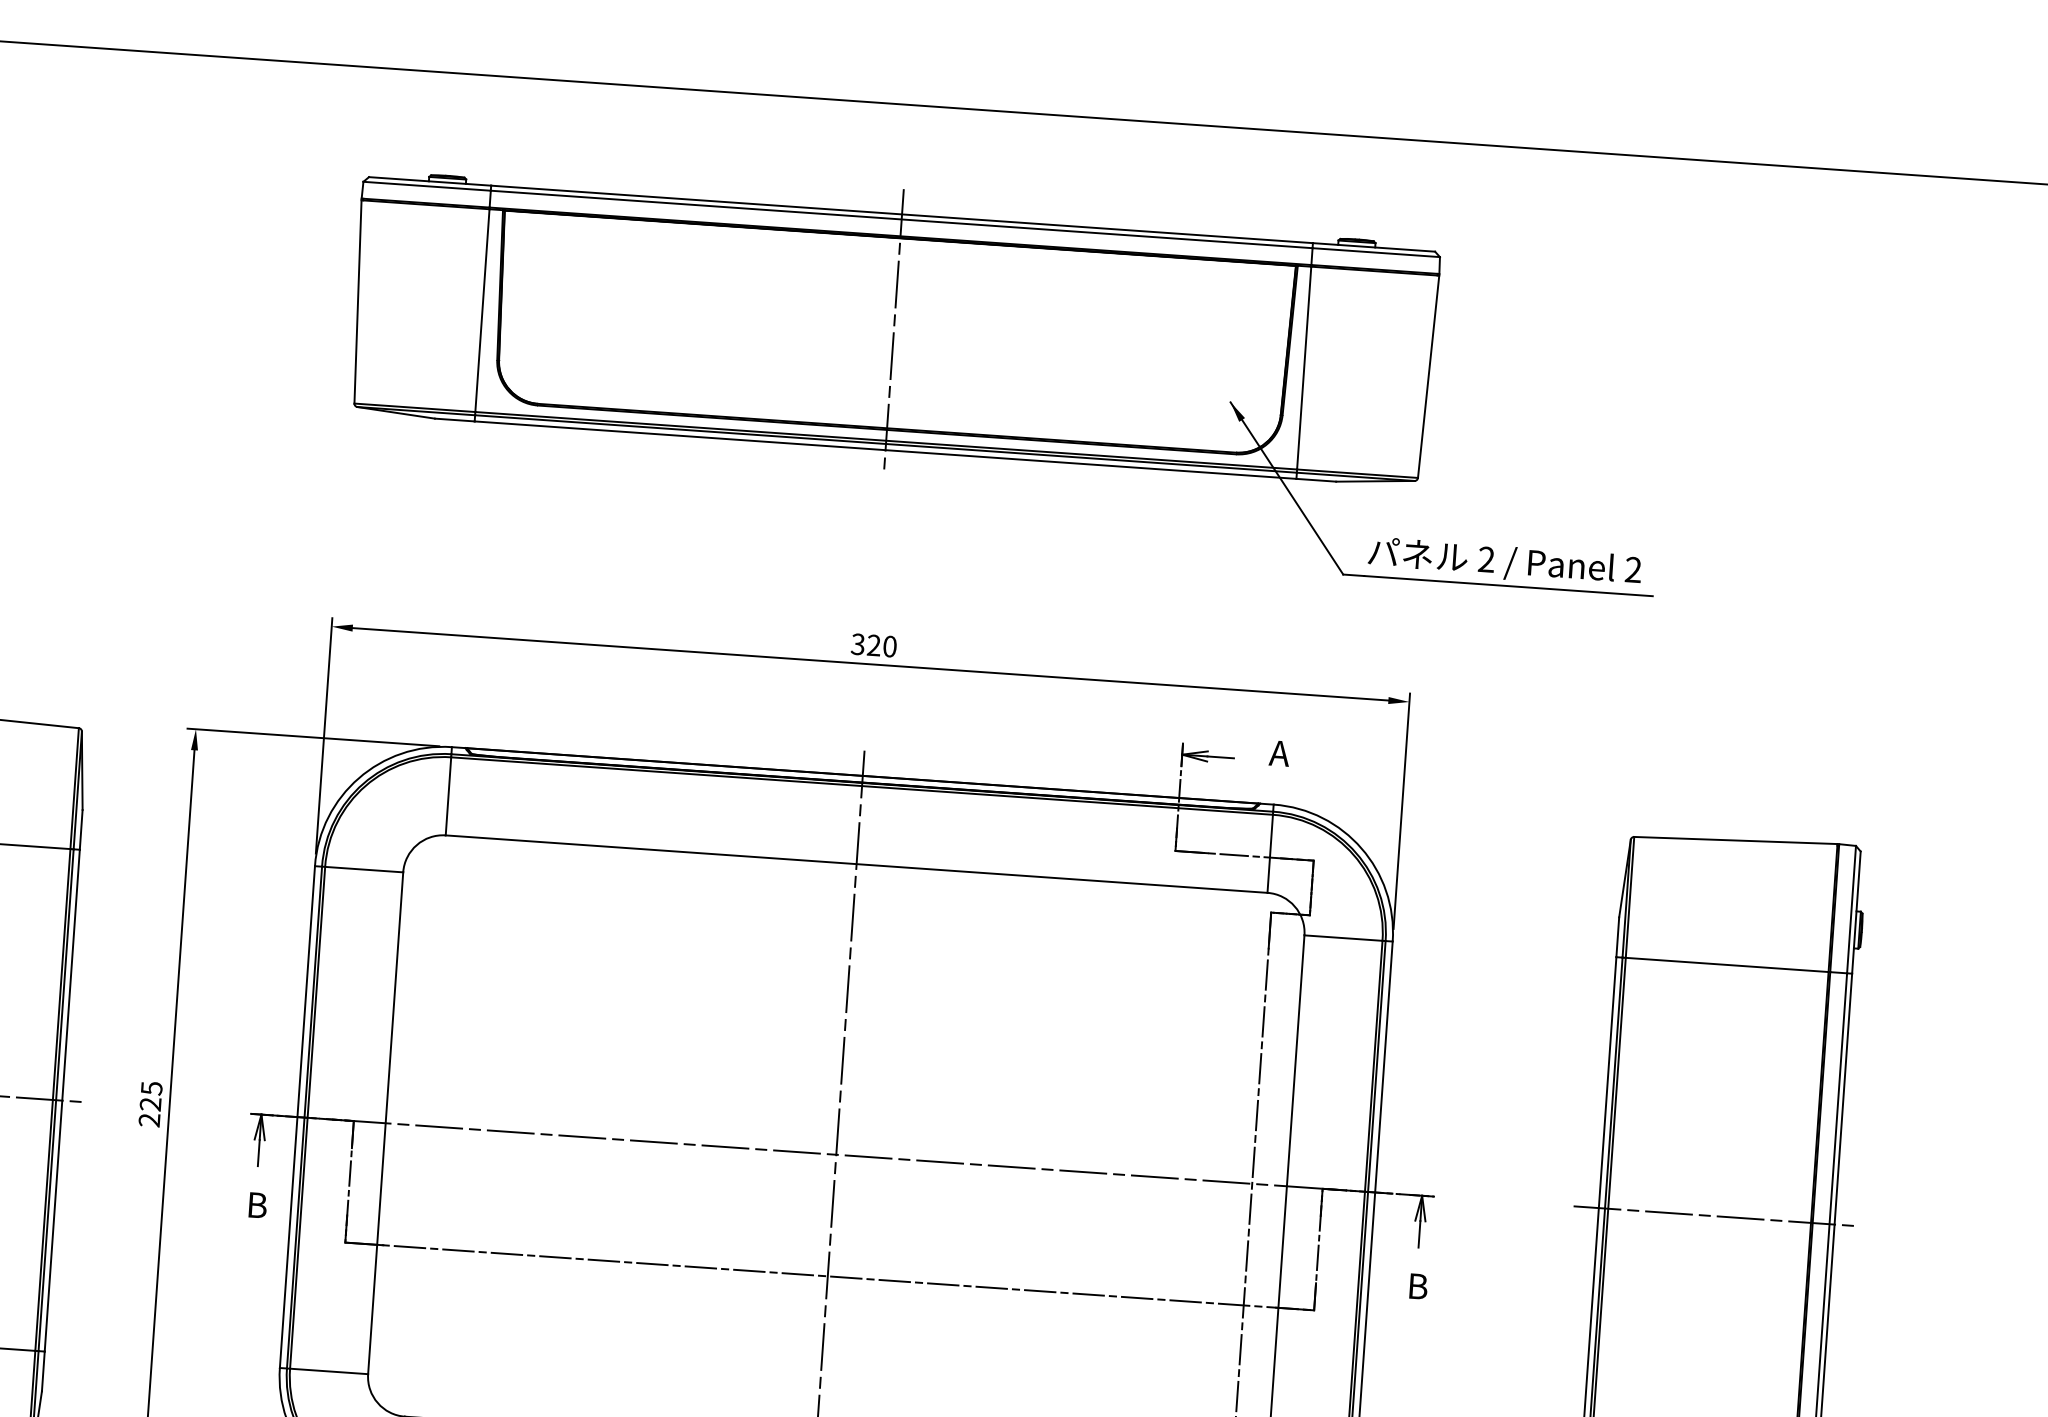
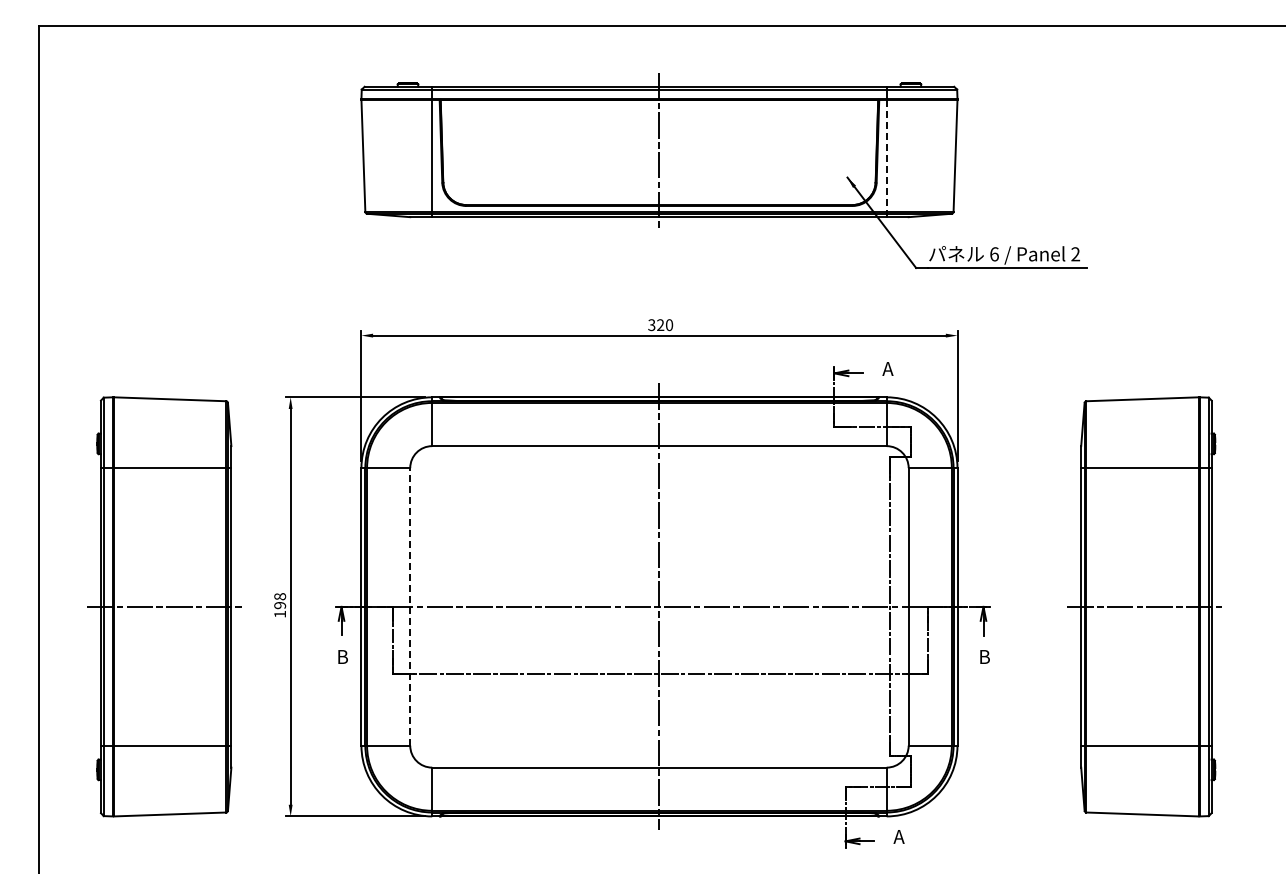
line: (1303, 369) -> (886, 156), solid -> dashed
text: (1486, 559) -> (994, 254), 2 -> 6
text: (151, 1104) -> (280, 605), 225 -> 198
line: (386, 1122) -> (410, 606), solid -> dashed

